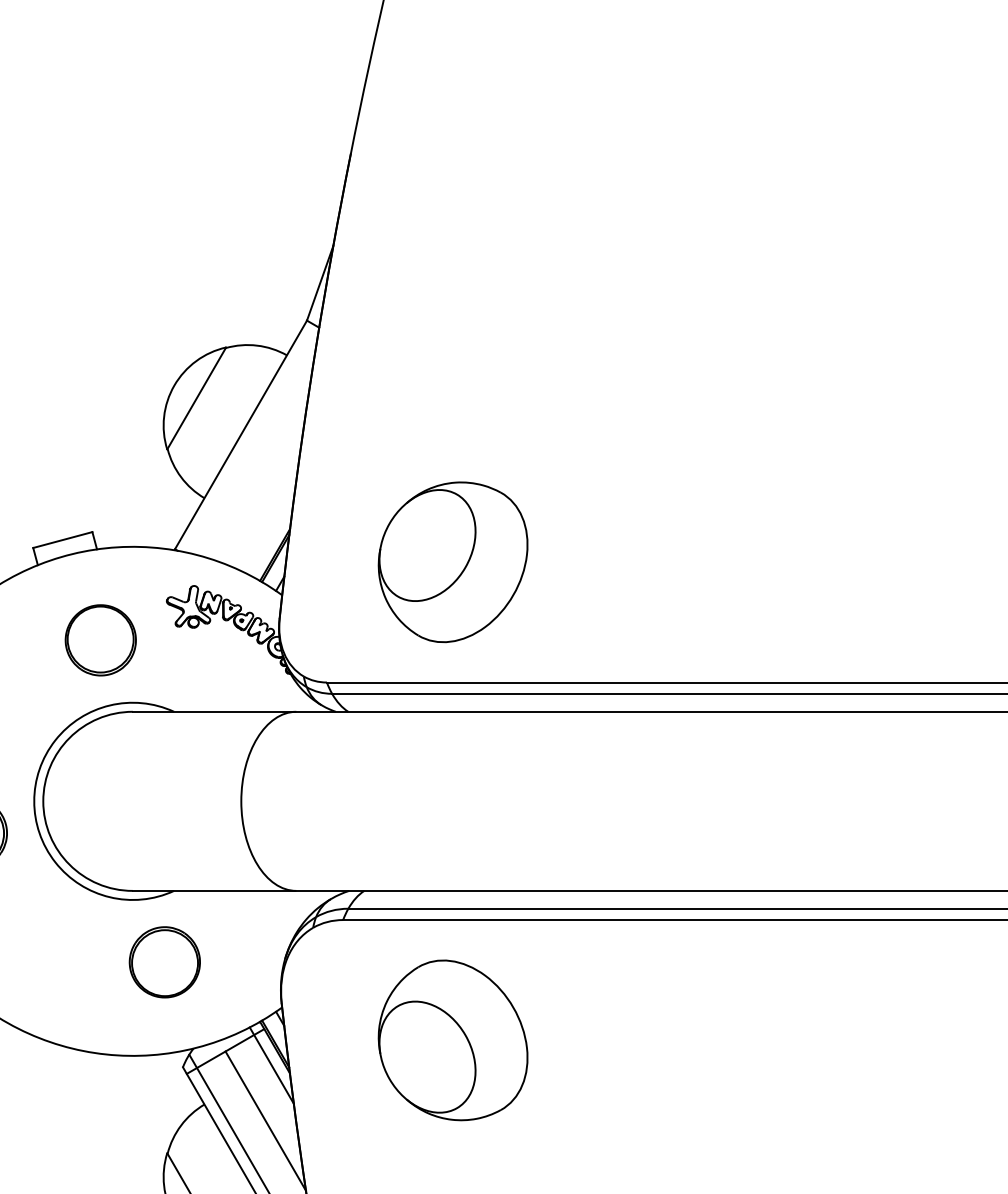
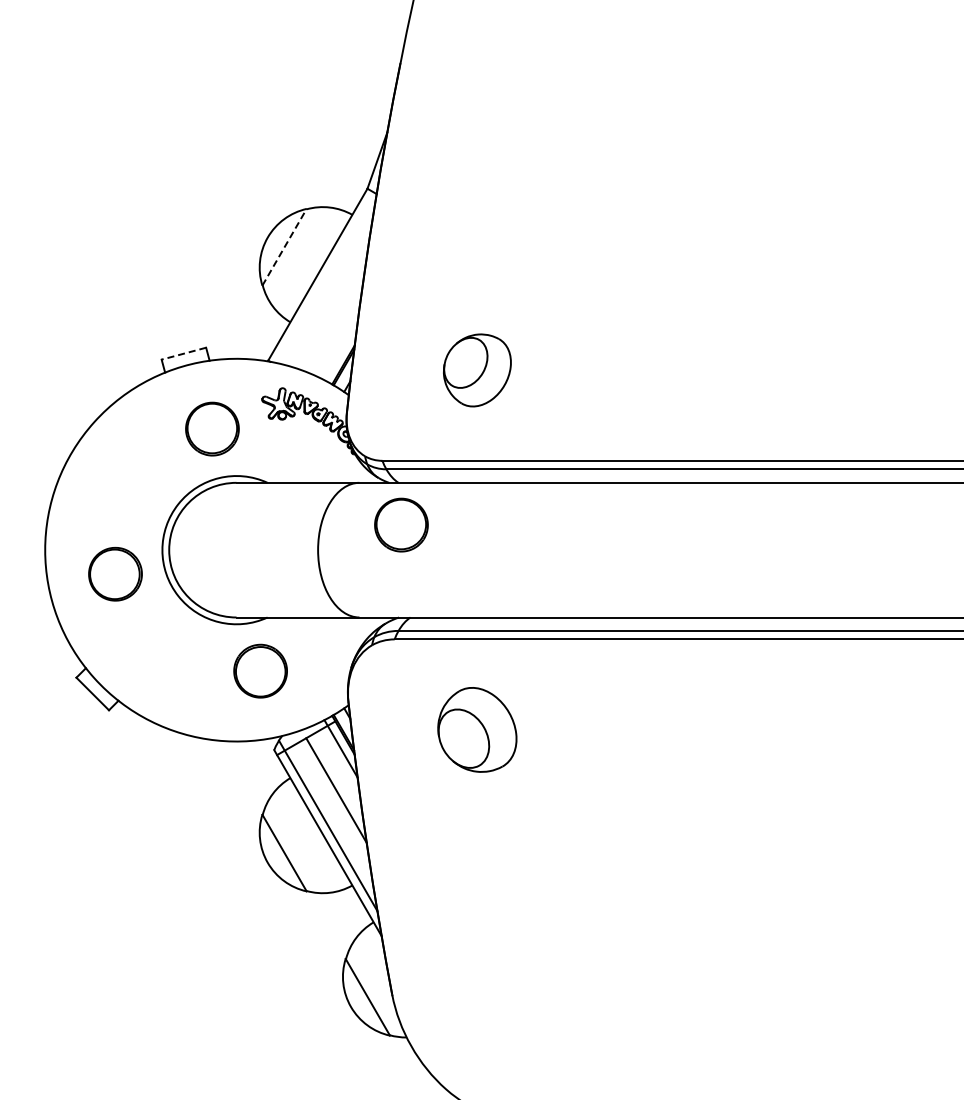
line: (196, 397) -> (284, 246), solid -> dashed
line: (62, 539) -> (183, 353), solid -> dashed
part: (453, 562) -> (477, 370), size x0.6
part: (352, 767) -> (401, 524), added
part: (453, 1039) -> (477, 729), size x0.7

